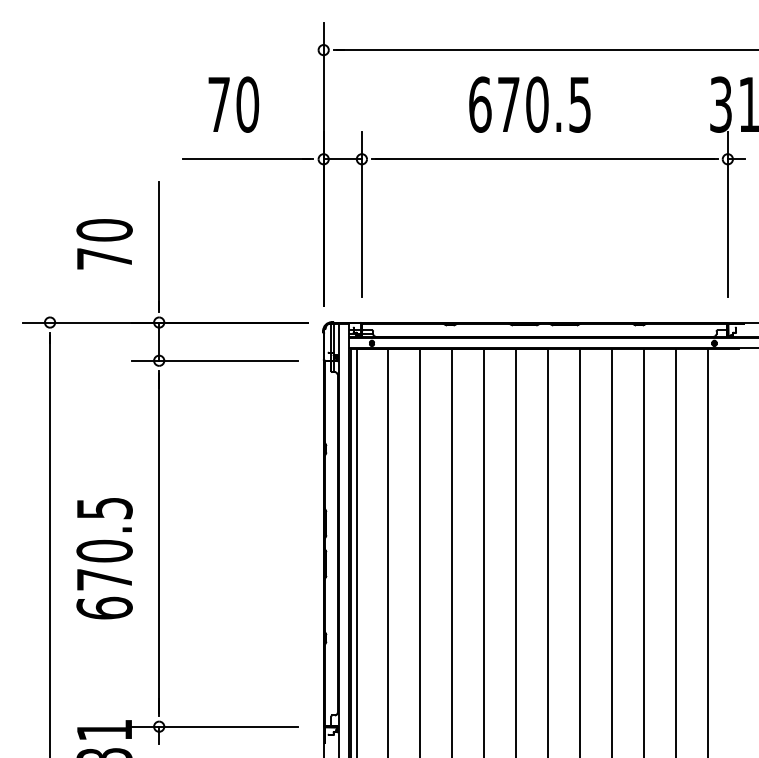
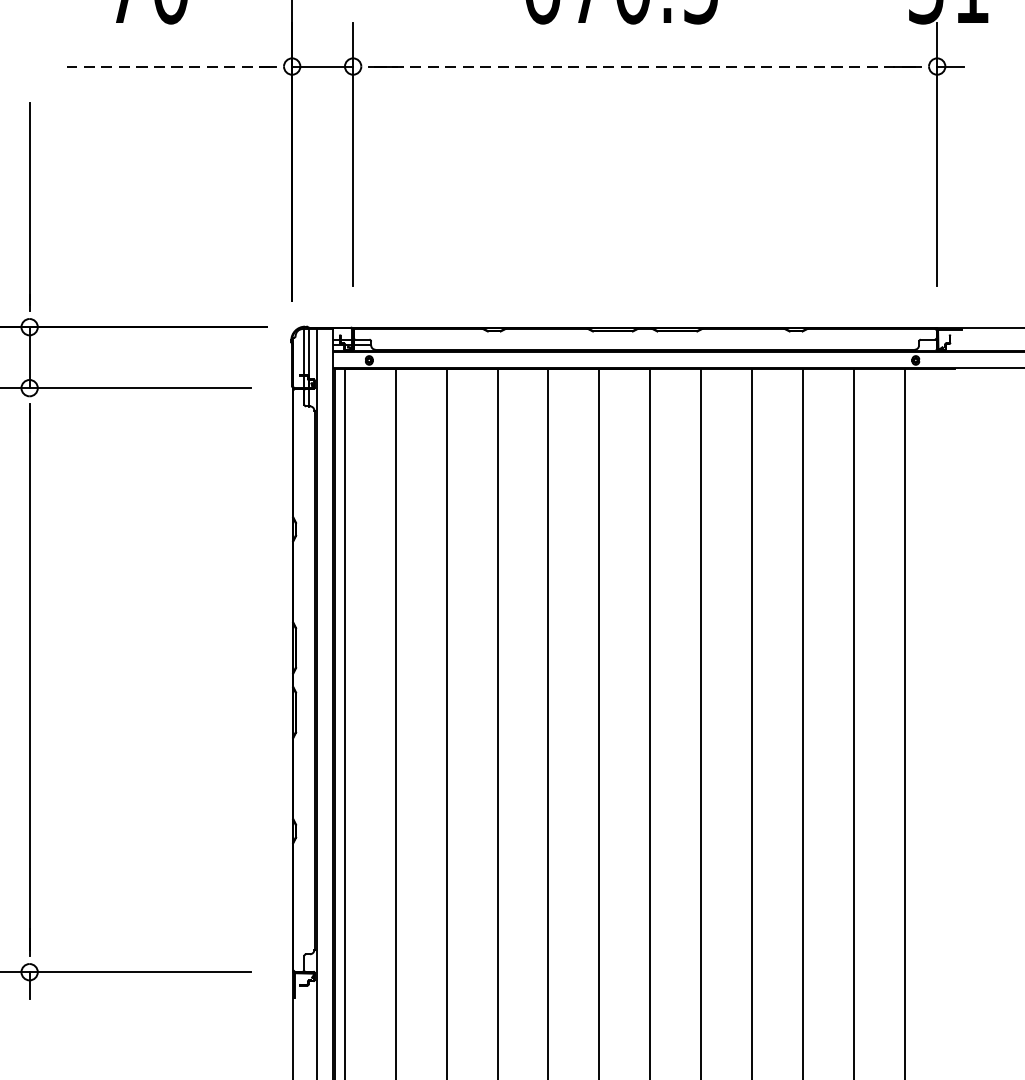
line: (246, 159) -> (168, 66), solid -> dashed
line: (545, 159) -> (646, 66), solid -> dashed

